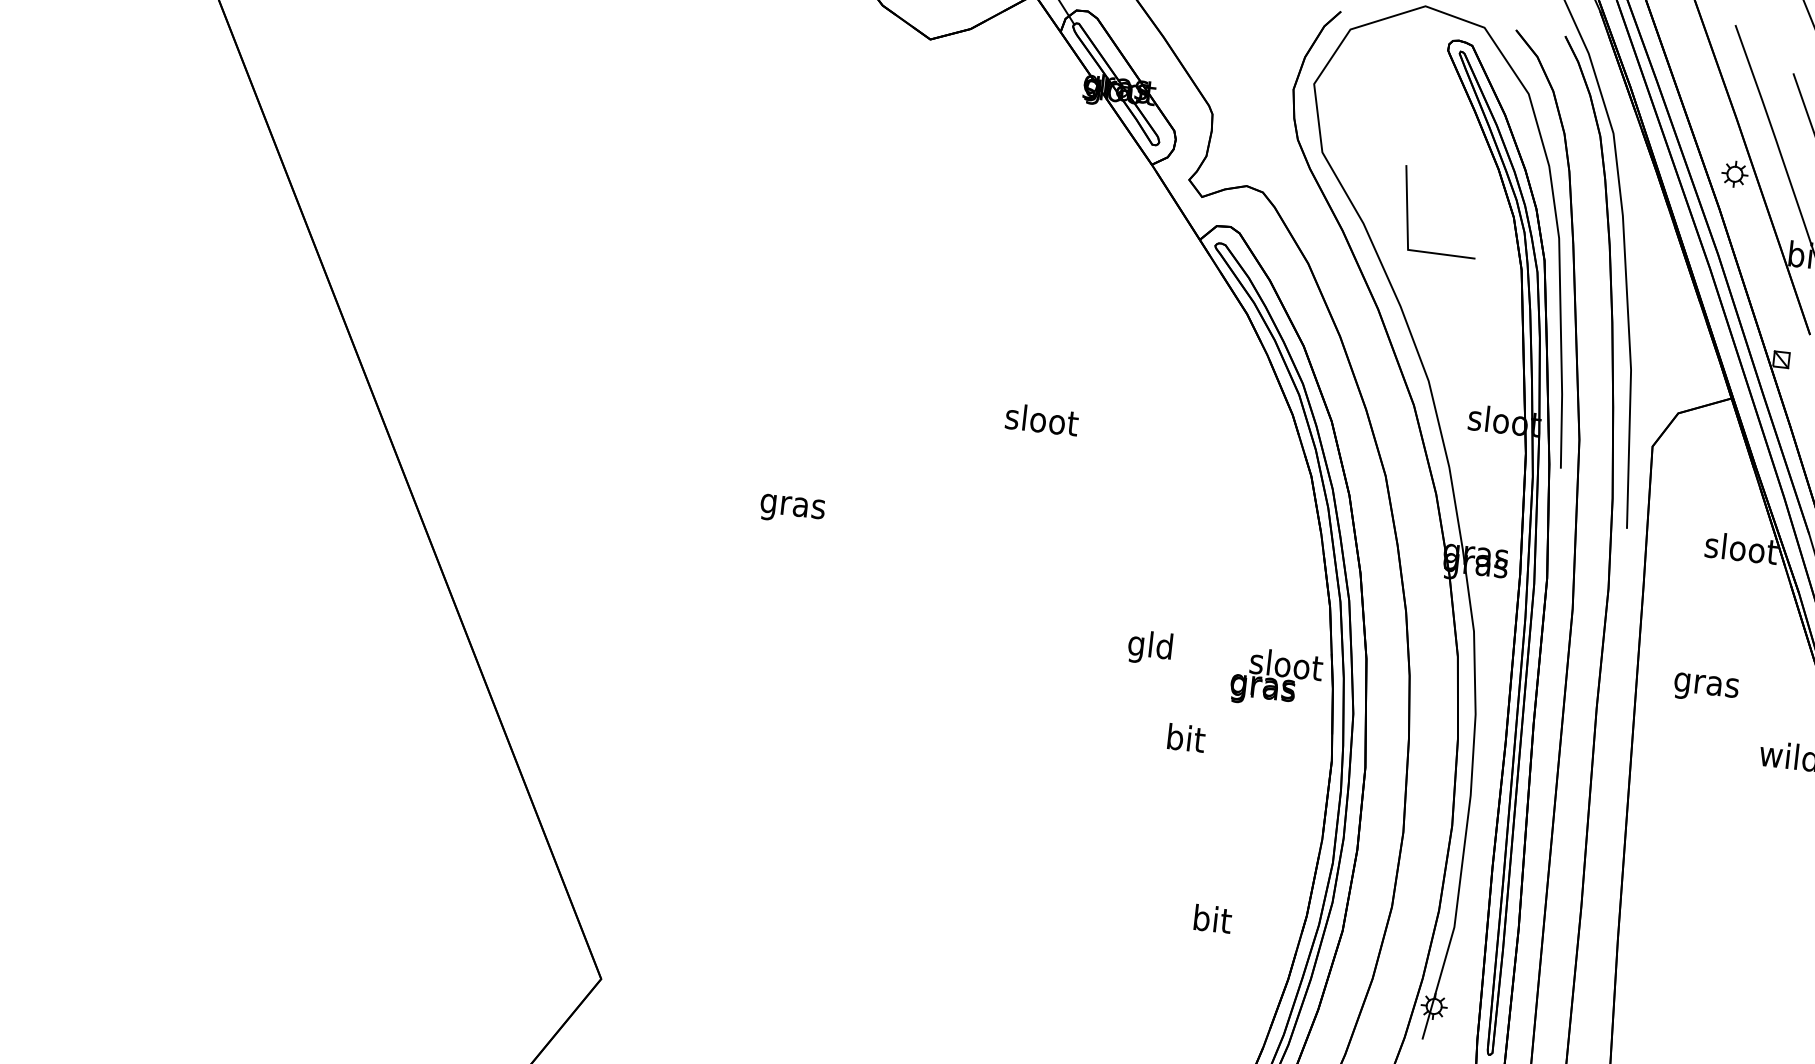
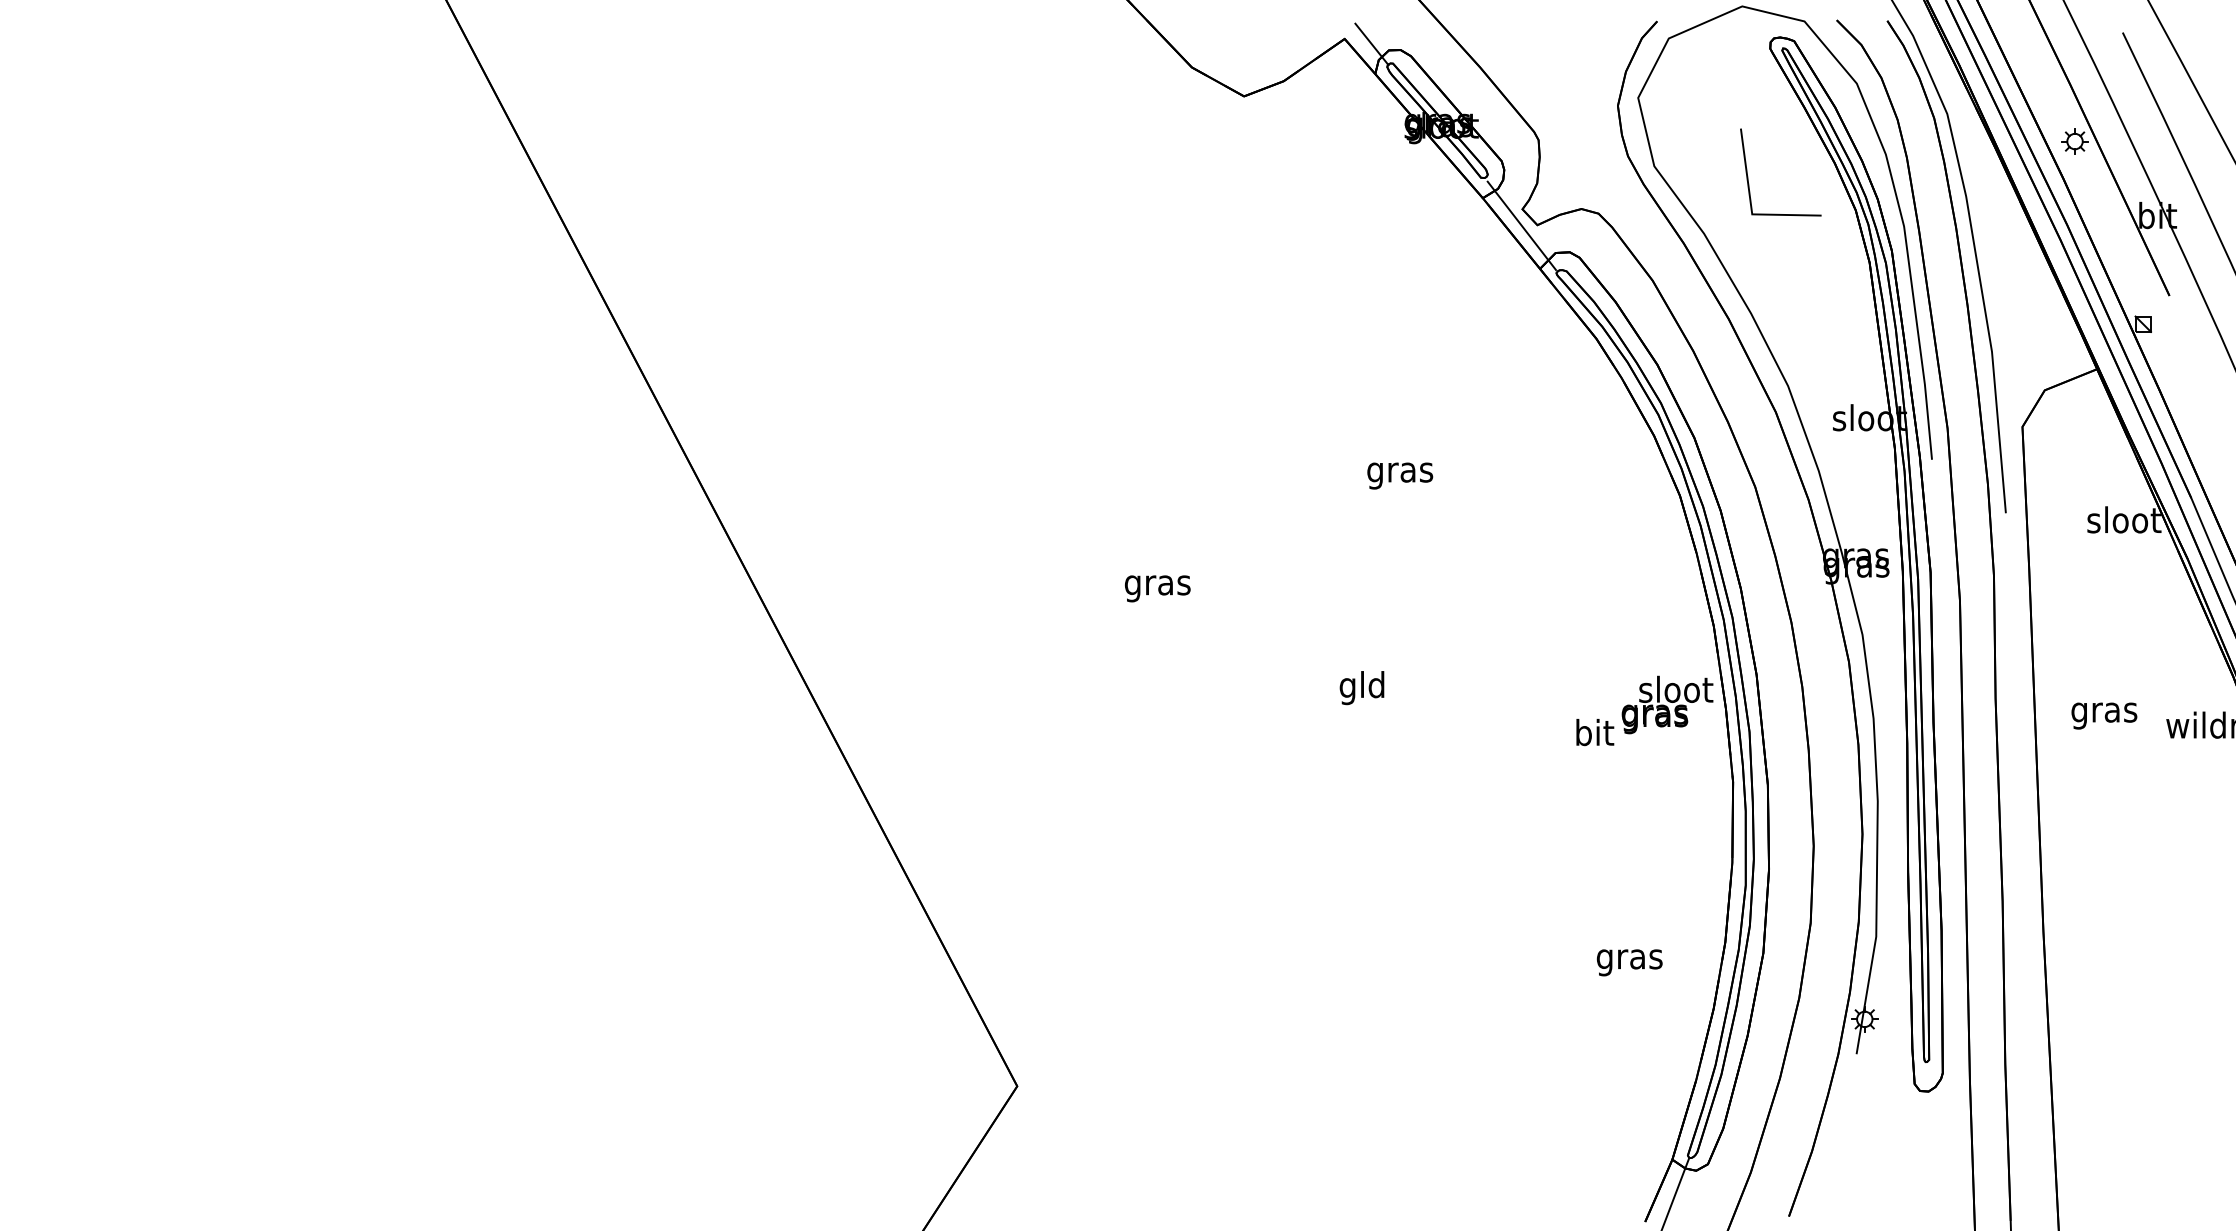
line: (1186, 195) -> (1521, 225), added
line: (1408, 212) -> (1748, 176), moved
text: (1041, 422) -> (1400, 472), sloot -> gras
text: (1149, 648) -> (1361, 688), moved
text: (1706, 687) -> (2104, 715), moved
text: (1186, 738) -> (1595, 732), moved
text: (1211, 922) -> (1629, 959), bit -> gras

